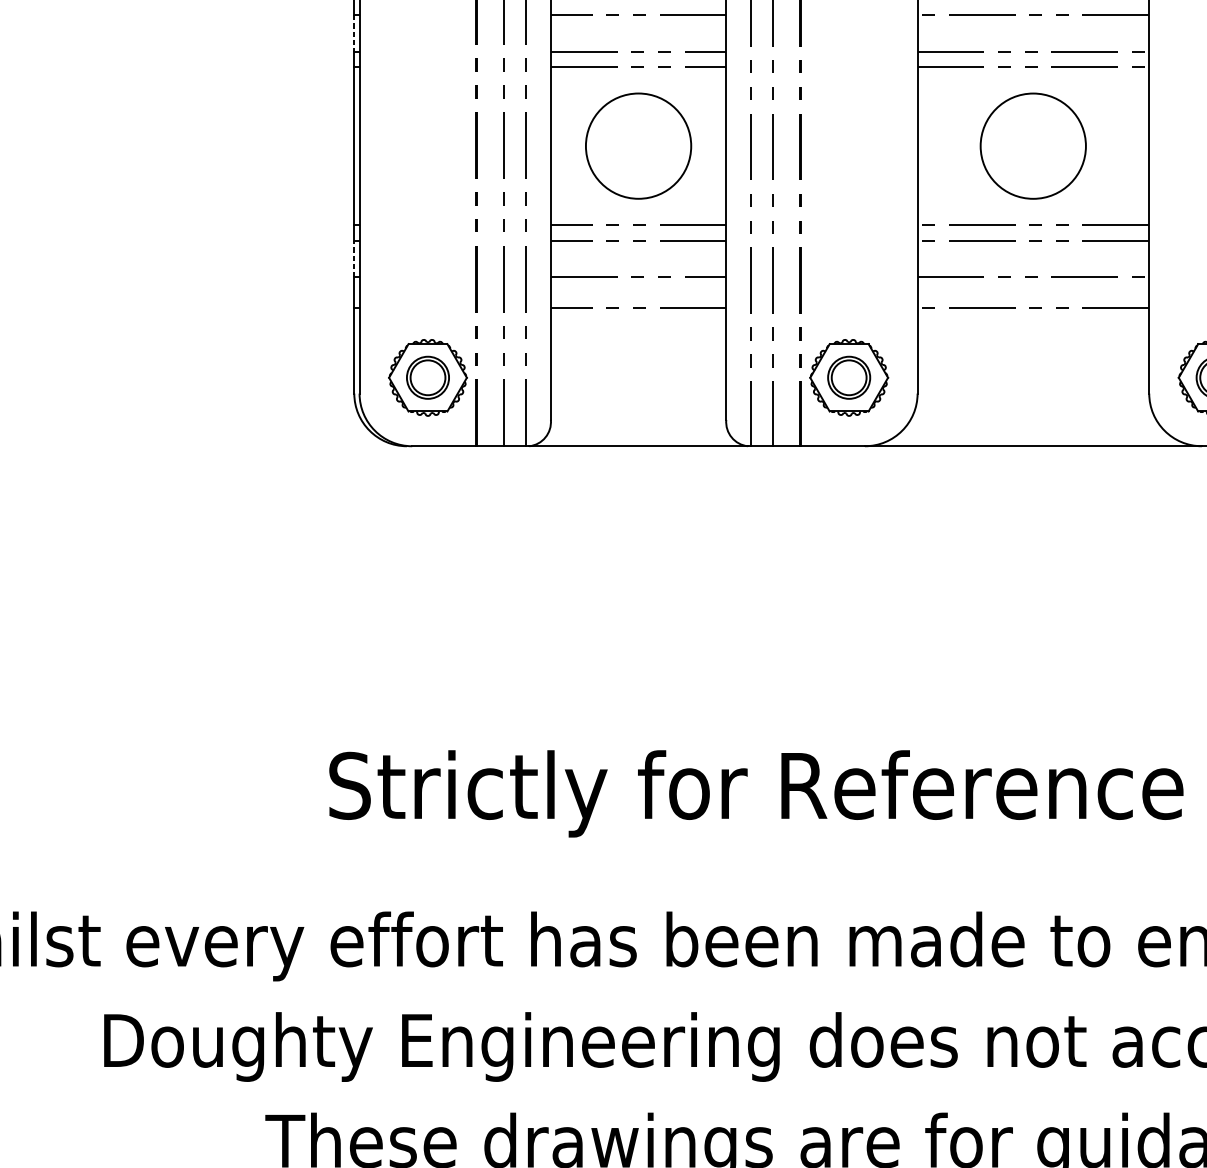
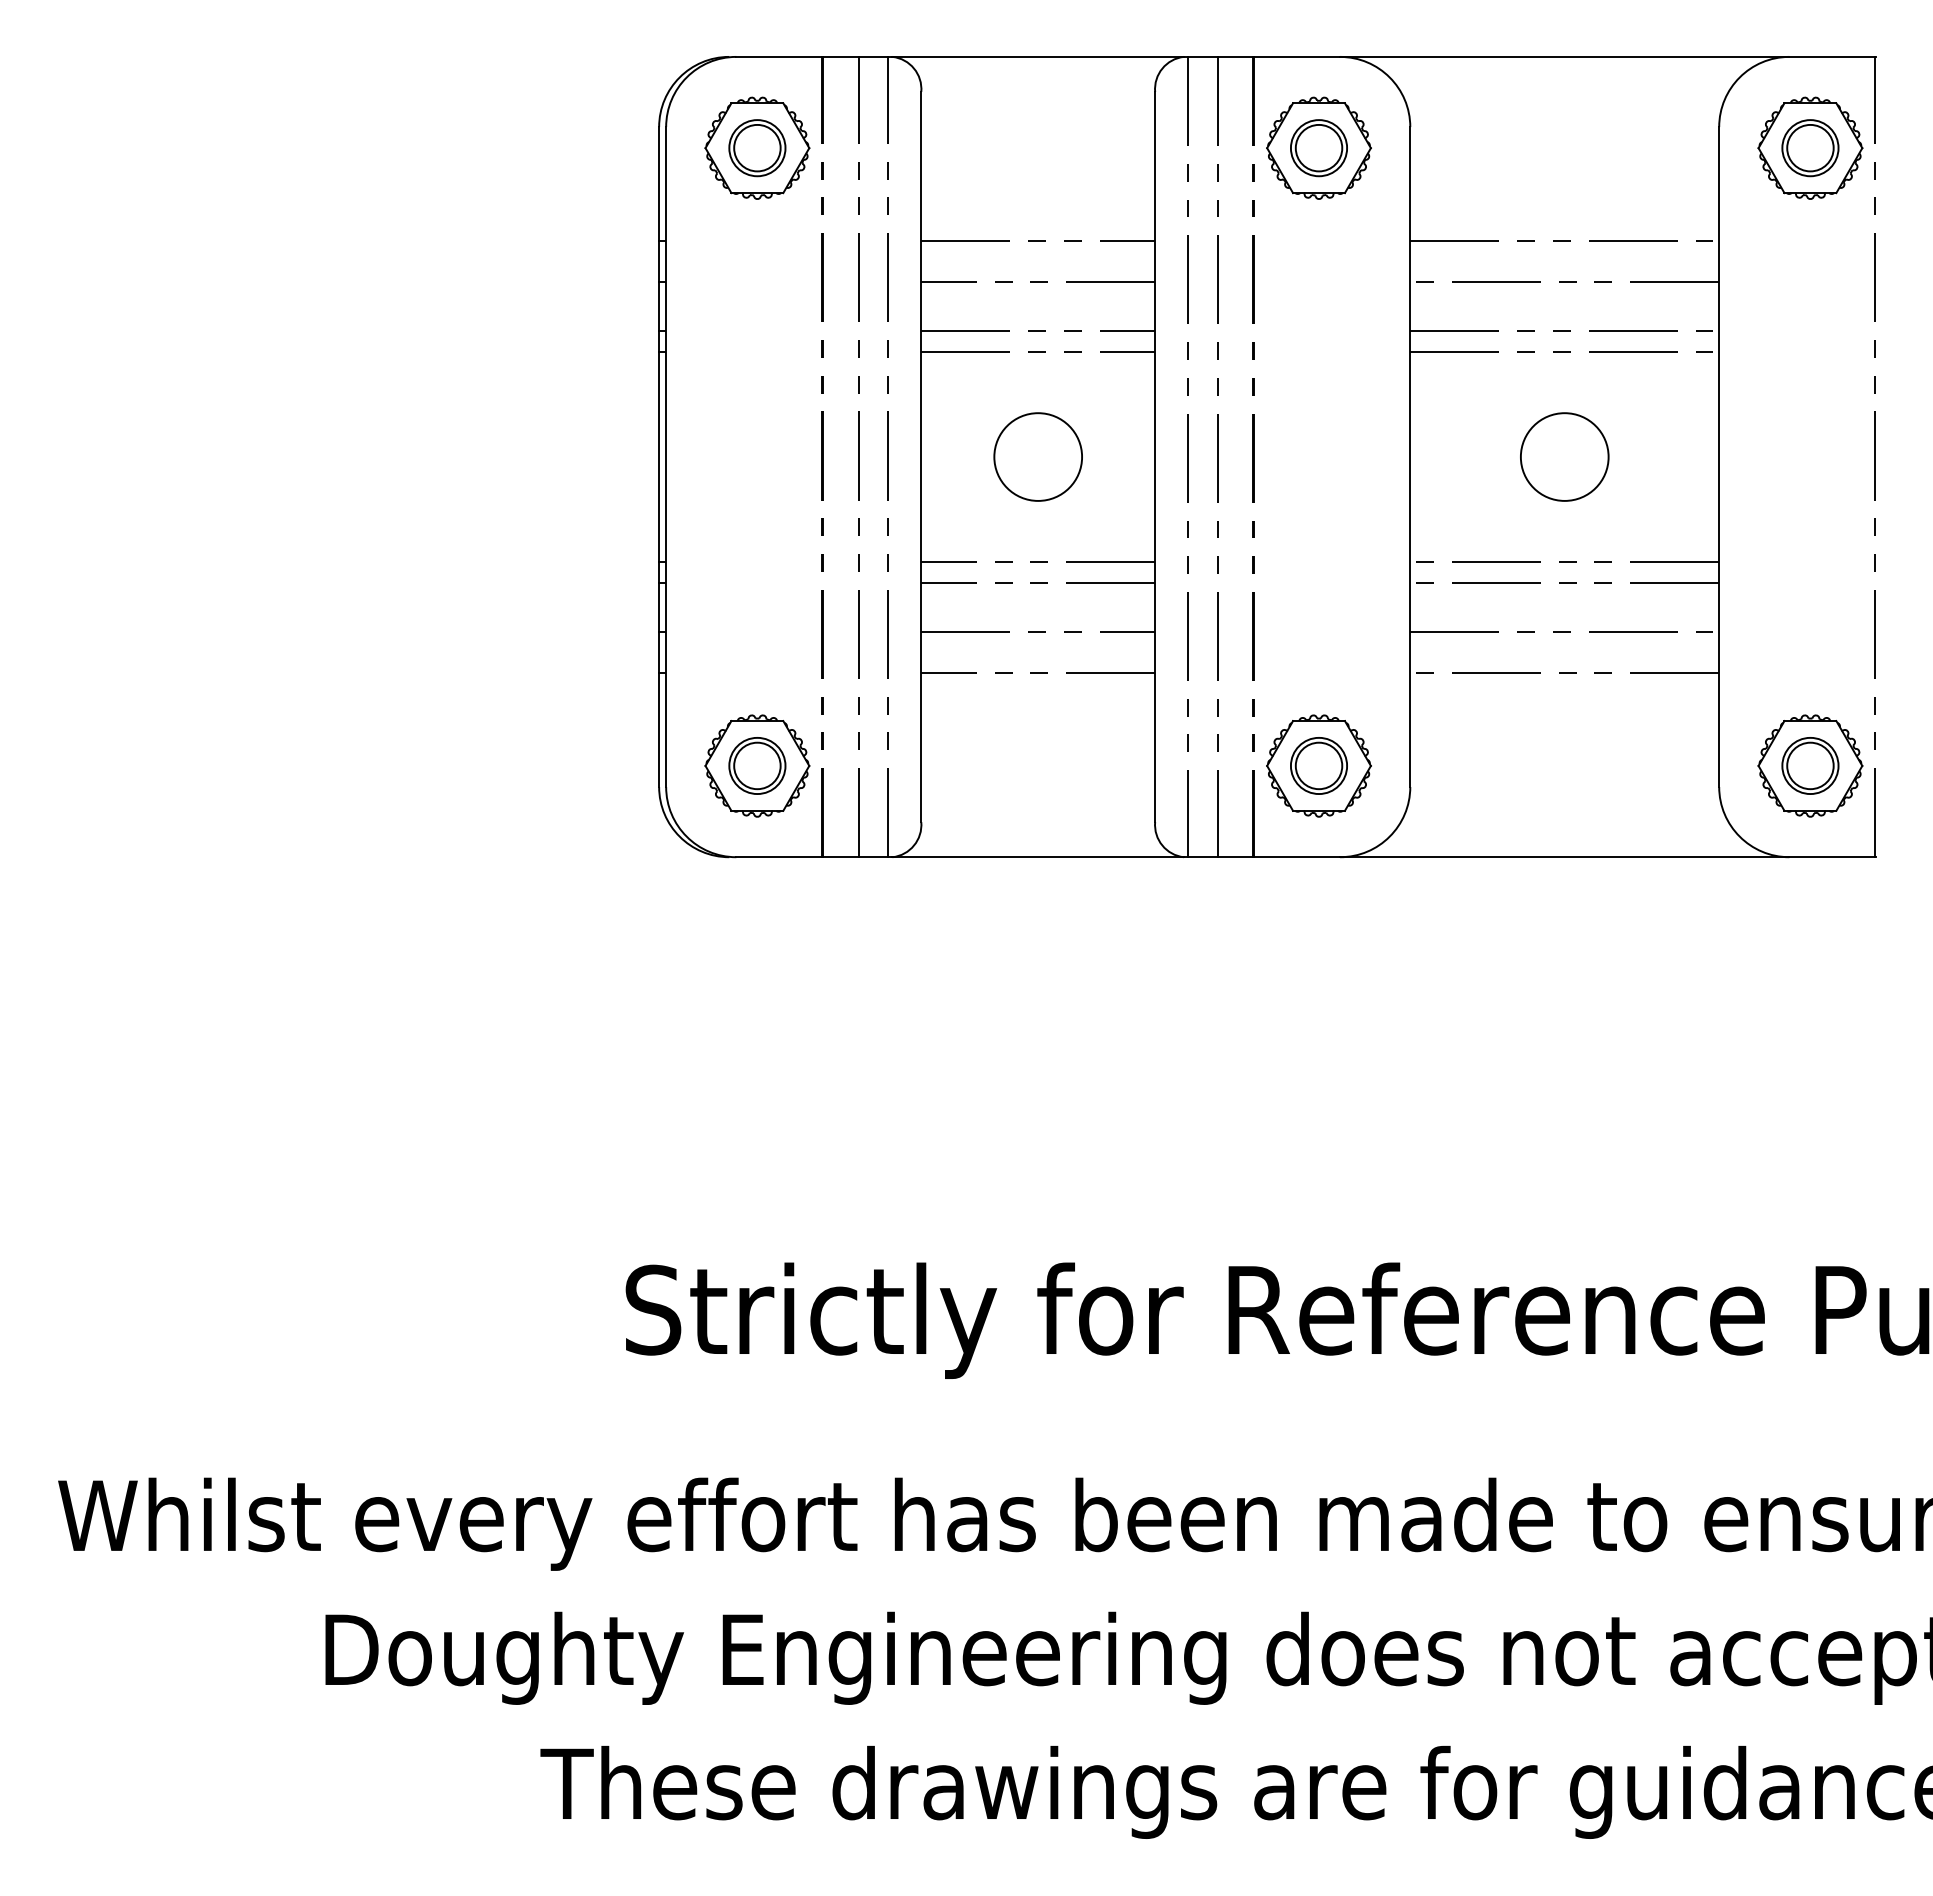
line: (354, 33) -> (659, 306), dashed -> solid
circle: (638, 145) -> (1038, 456), size x0.62
circle: (1033, 145) -> (1564, 456), size x0.62
line: (354, 258) -> (659, 607), dashed -> solid

